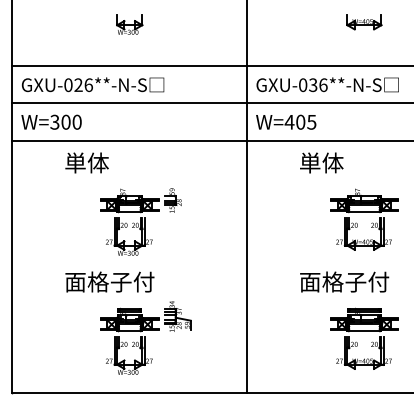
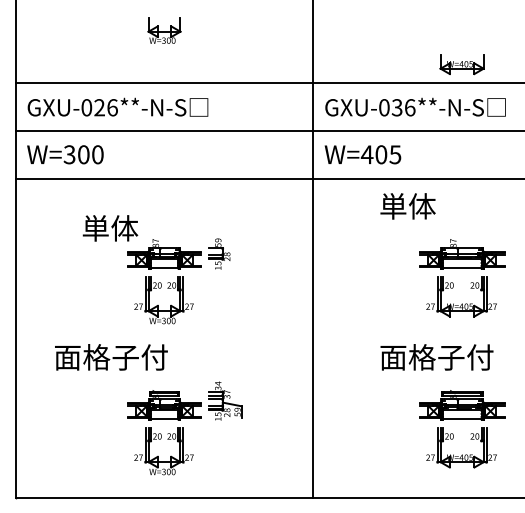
part: (363, 21) -> (461, 64), moved
text: (87, 163) -> (110, 228), moved
text: (110, 282) -> (111, 357), moved

